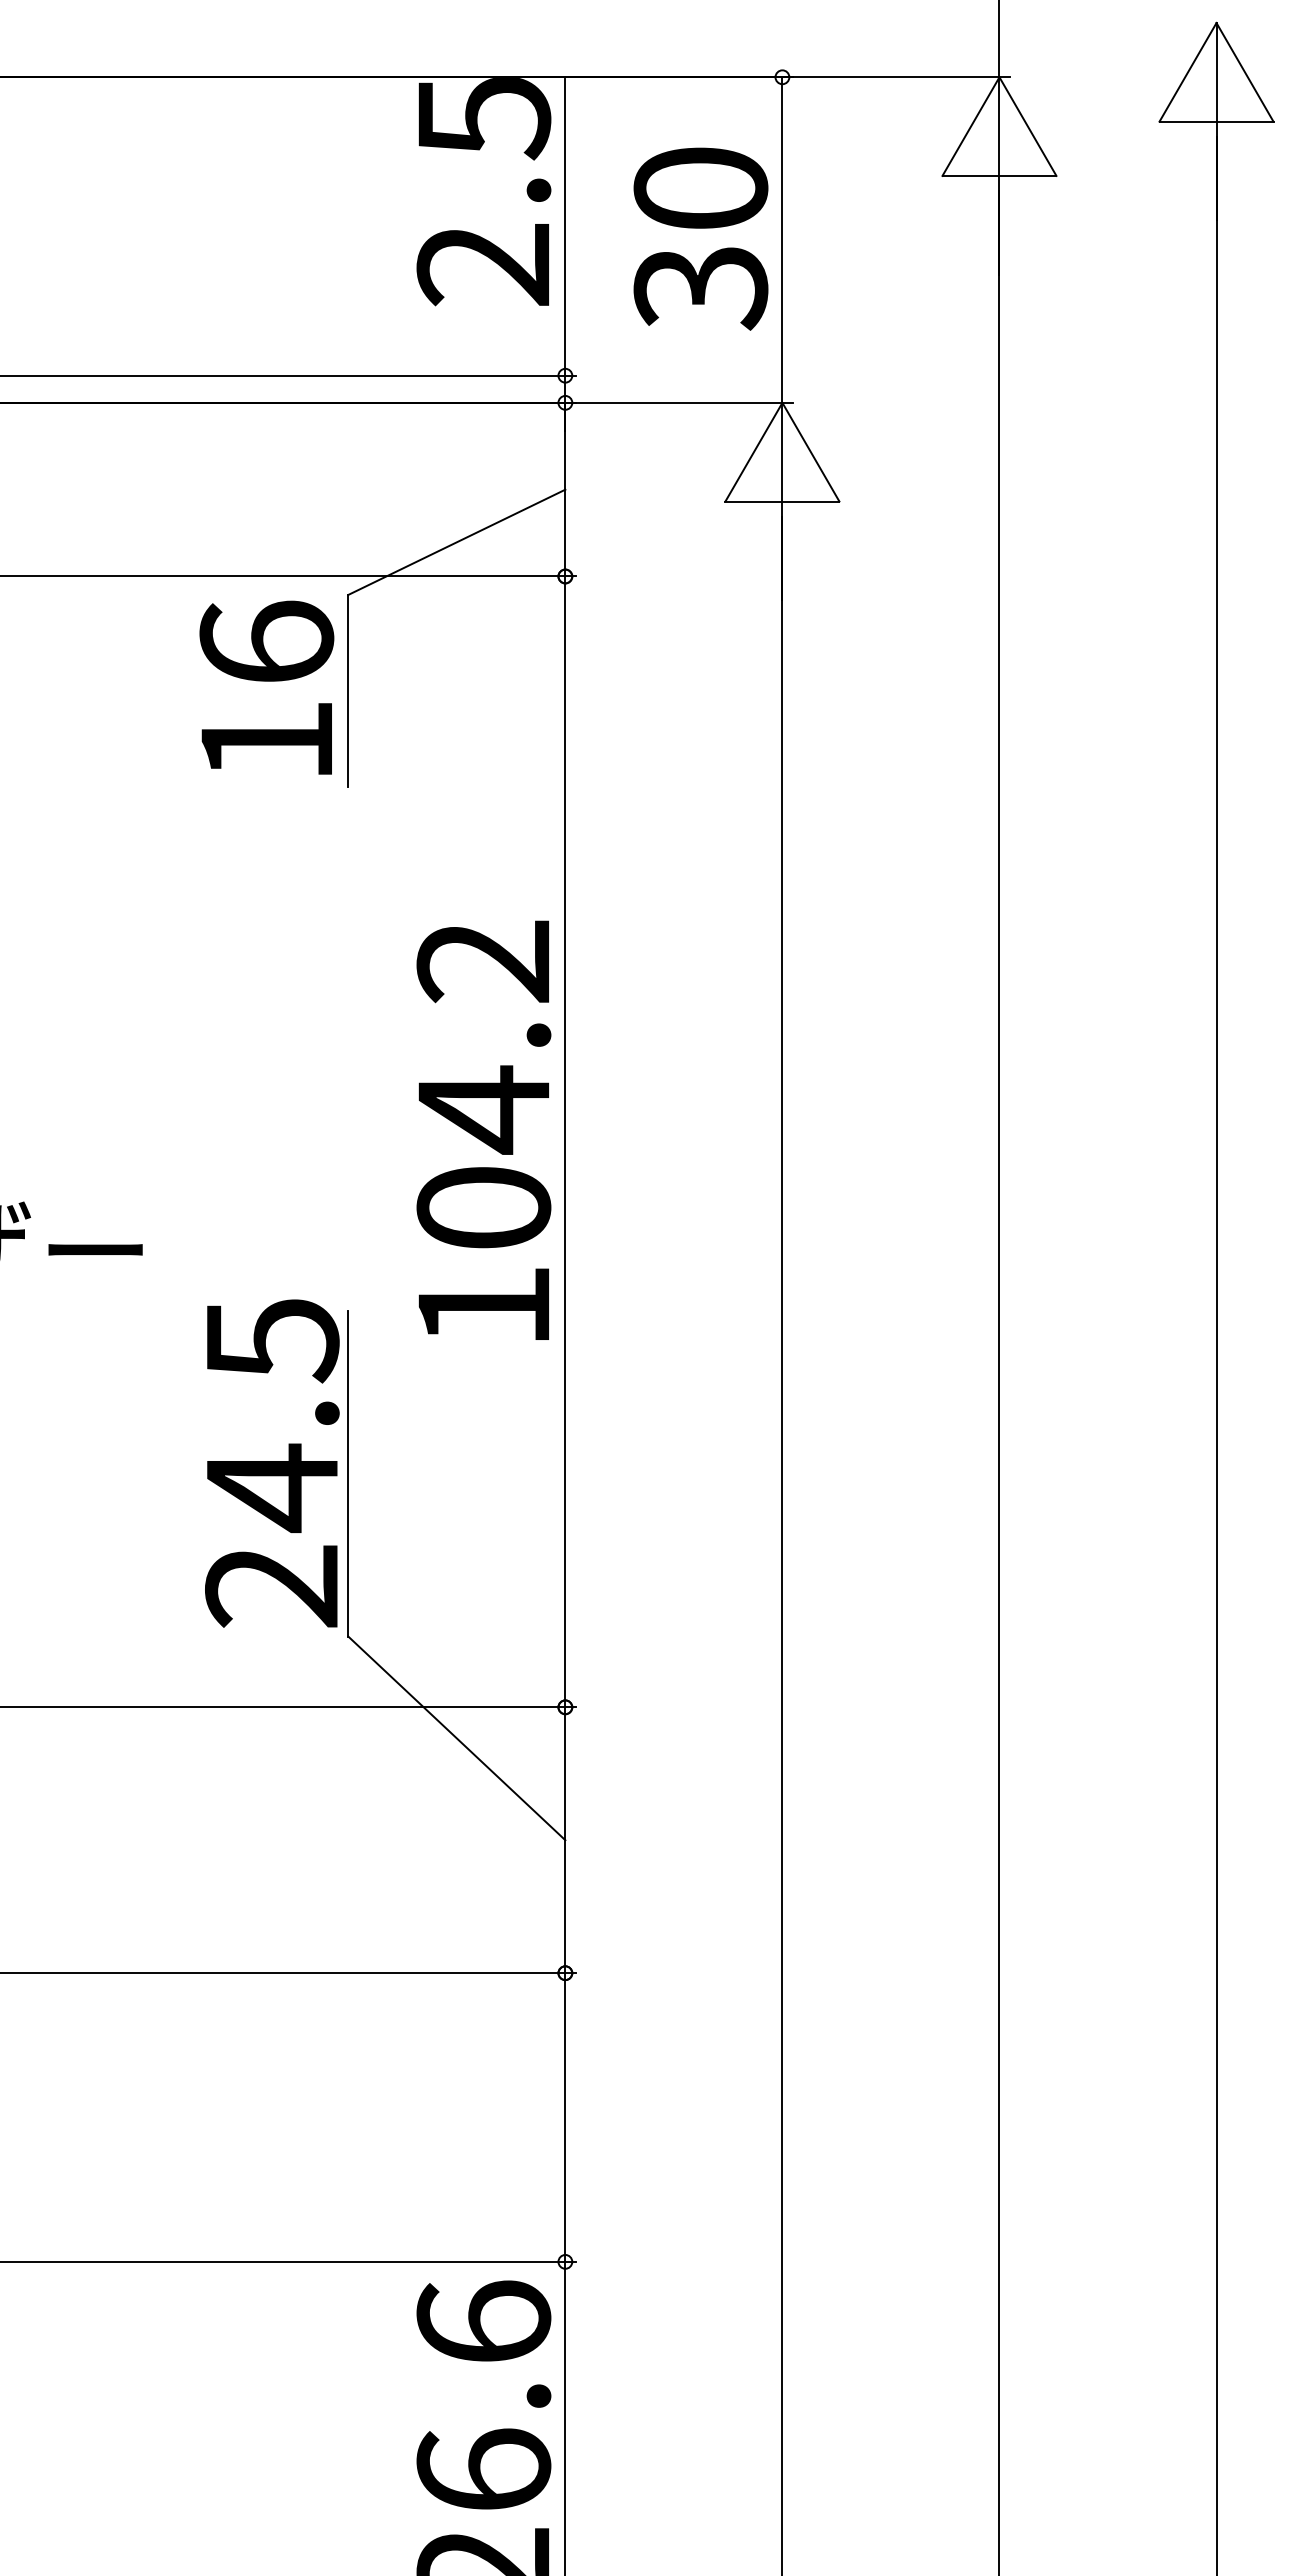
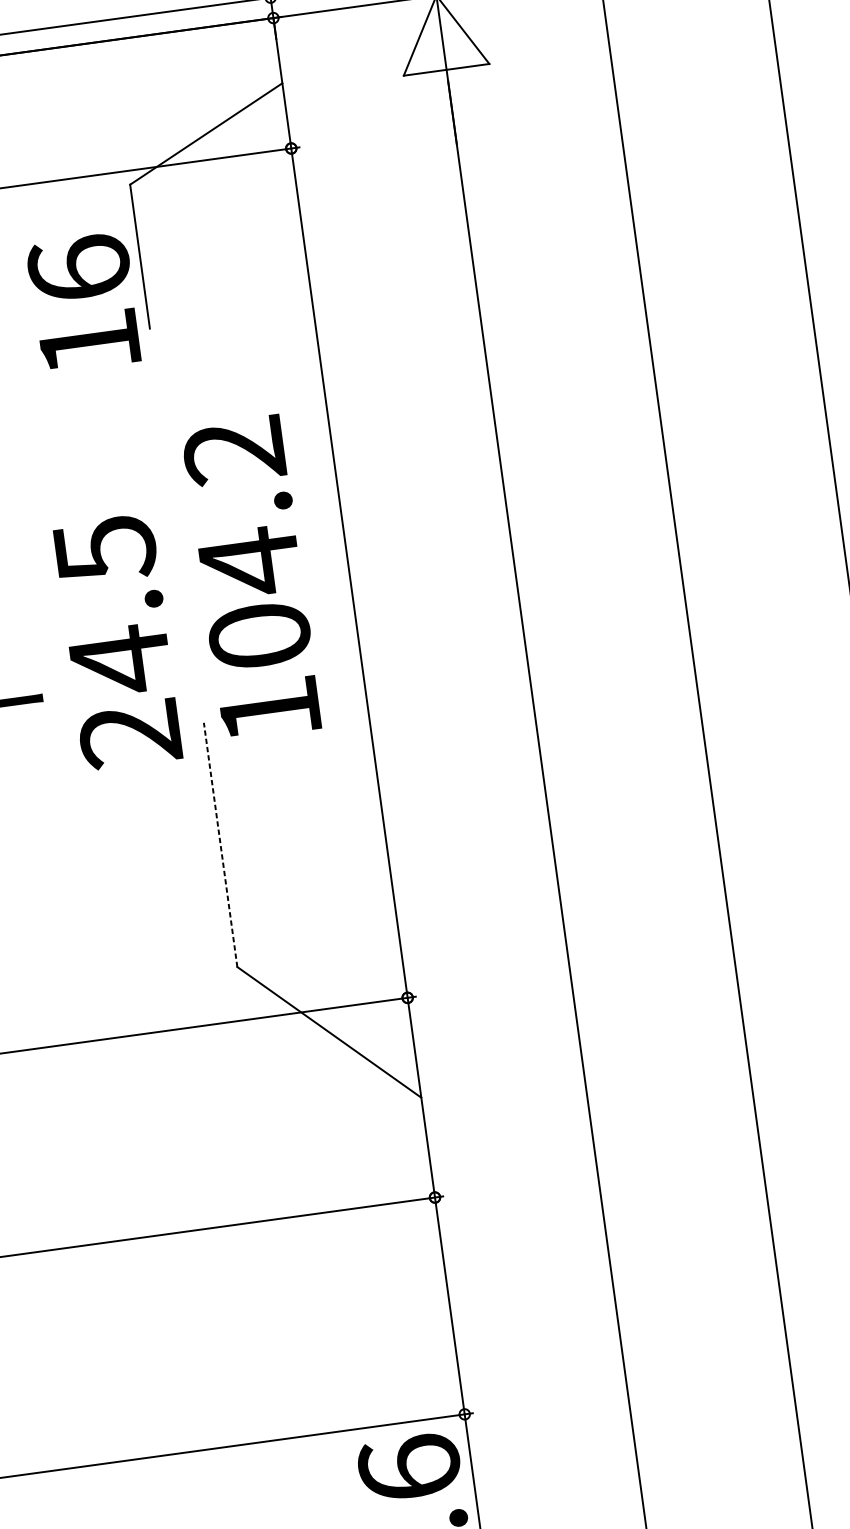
text: (266, 687) -> (83, 302), moved
text: (483, 1129) -> (251, 577), moved
text: (272, 1463) -> (117, 642), moved
line: (348, 1473) -> (220, 844), solid -> dashed

